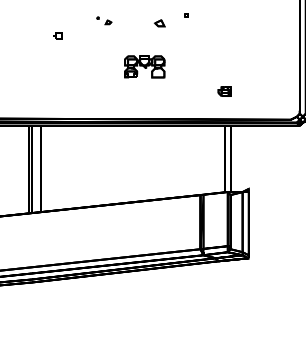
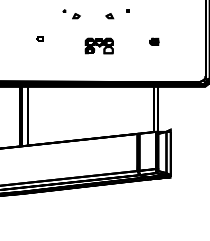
part: (104, 20) -> (71, 14), size x1.67
part: (57, 35) -> (39, 38), moved
part: (225, 90) -> (154, 41), moved

